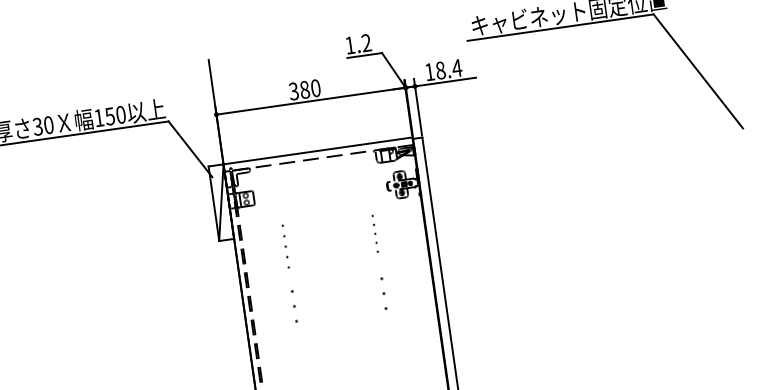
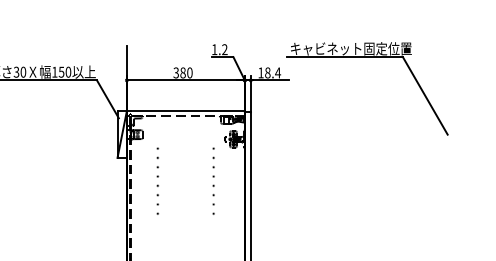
part: (374, 232) -> (213, 166), size x1.67
part: (285, 245) -> (157, 166), size x1.43

